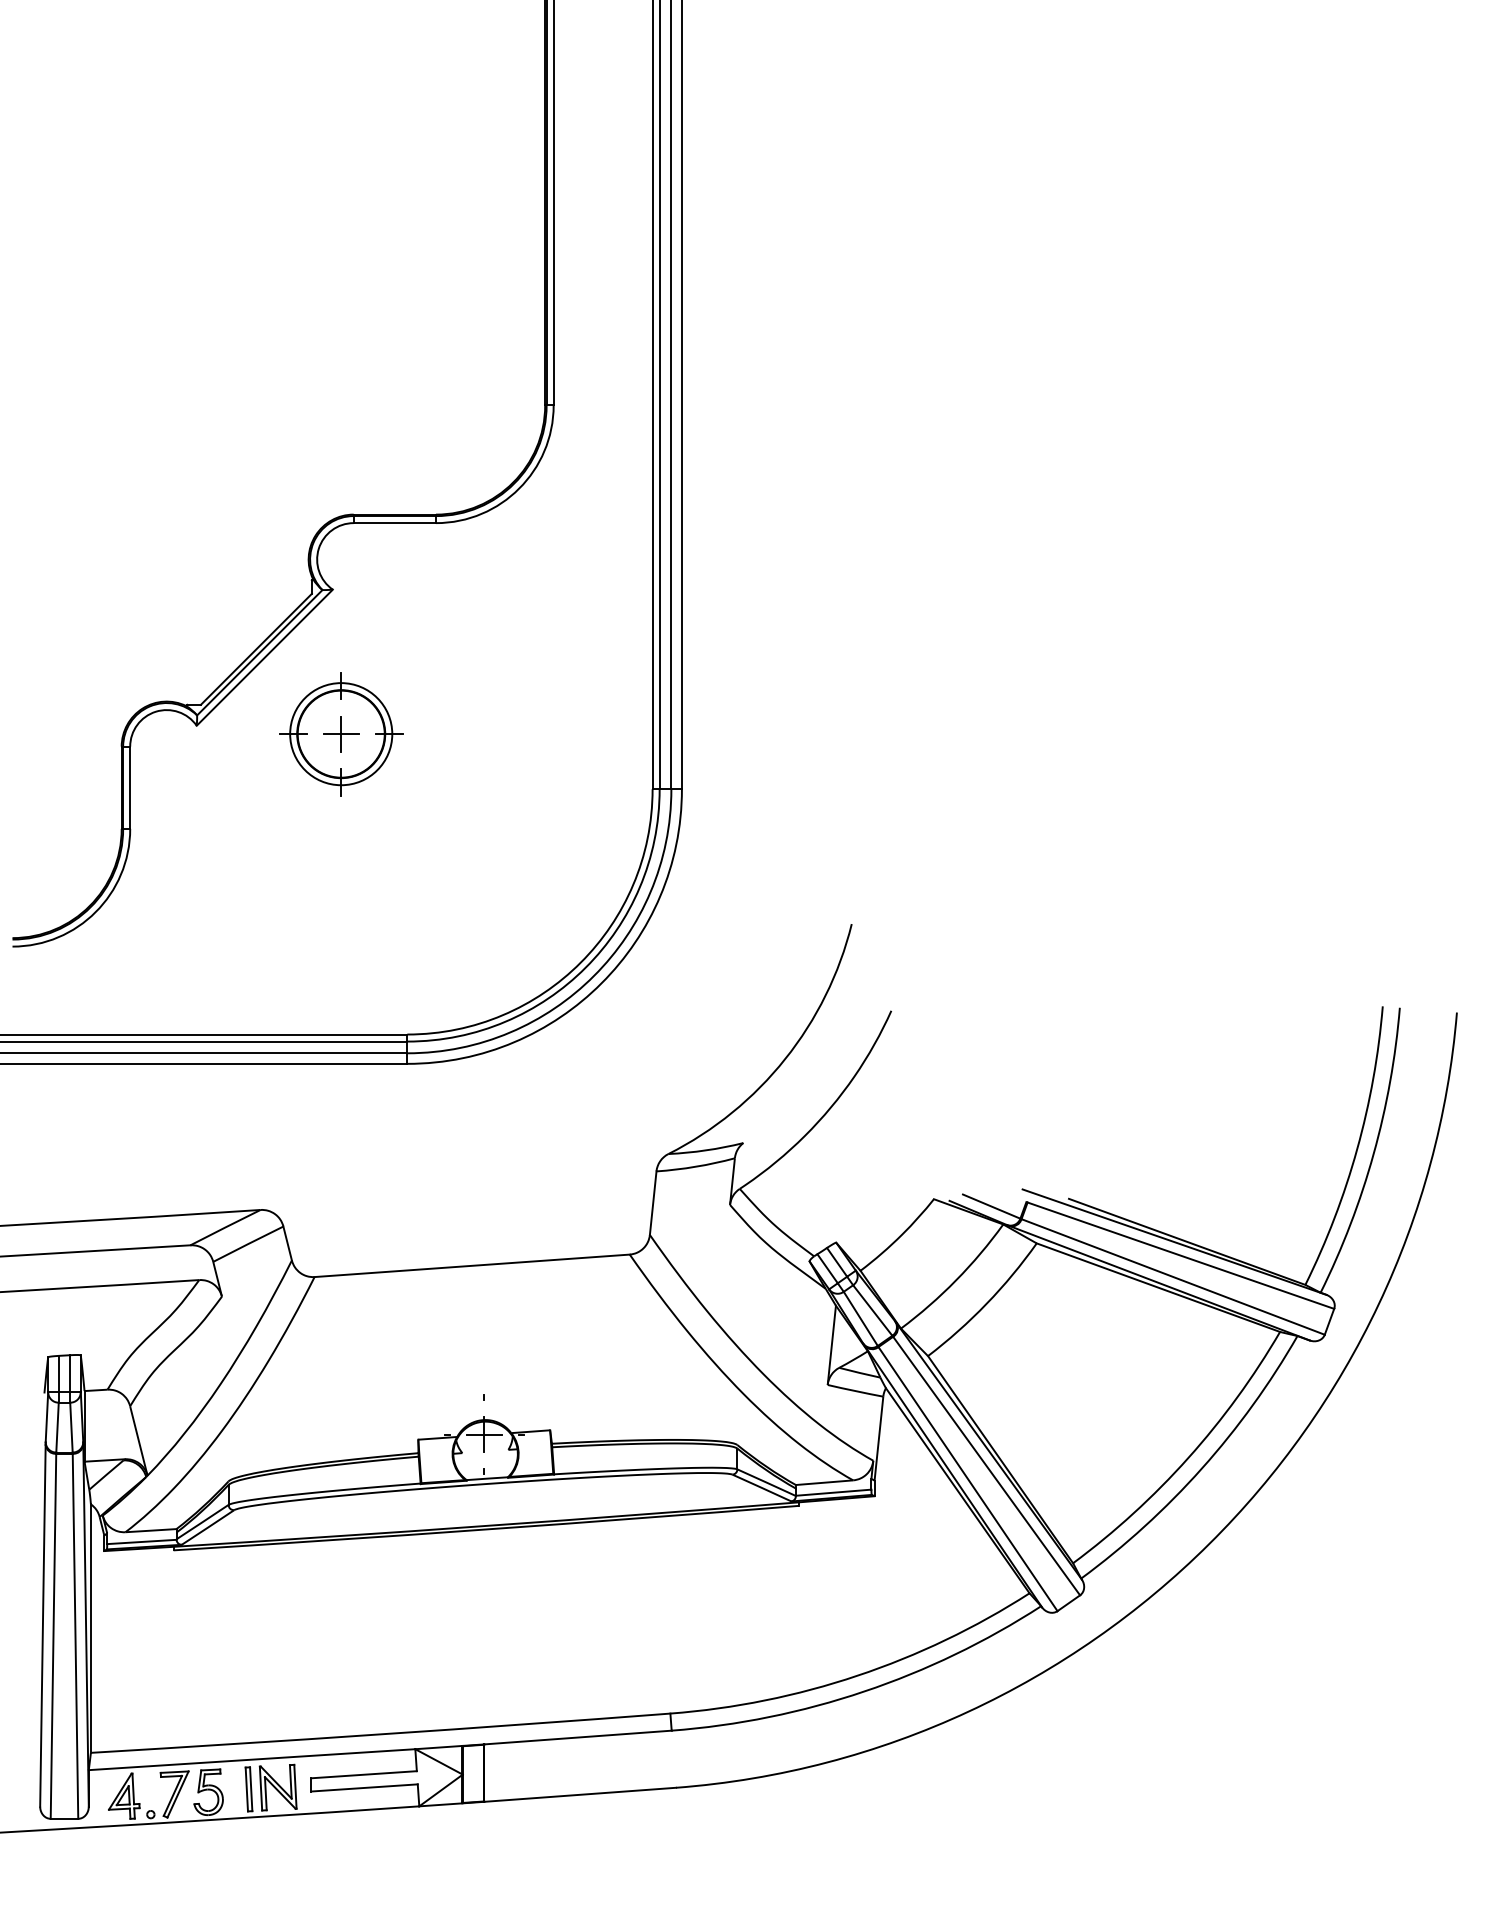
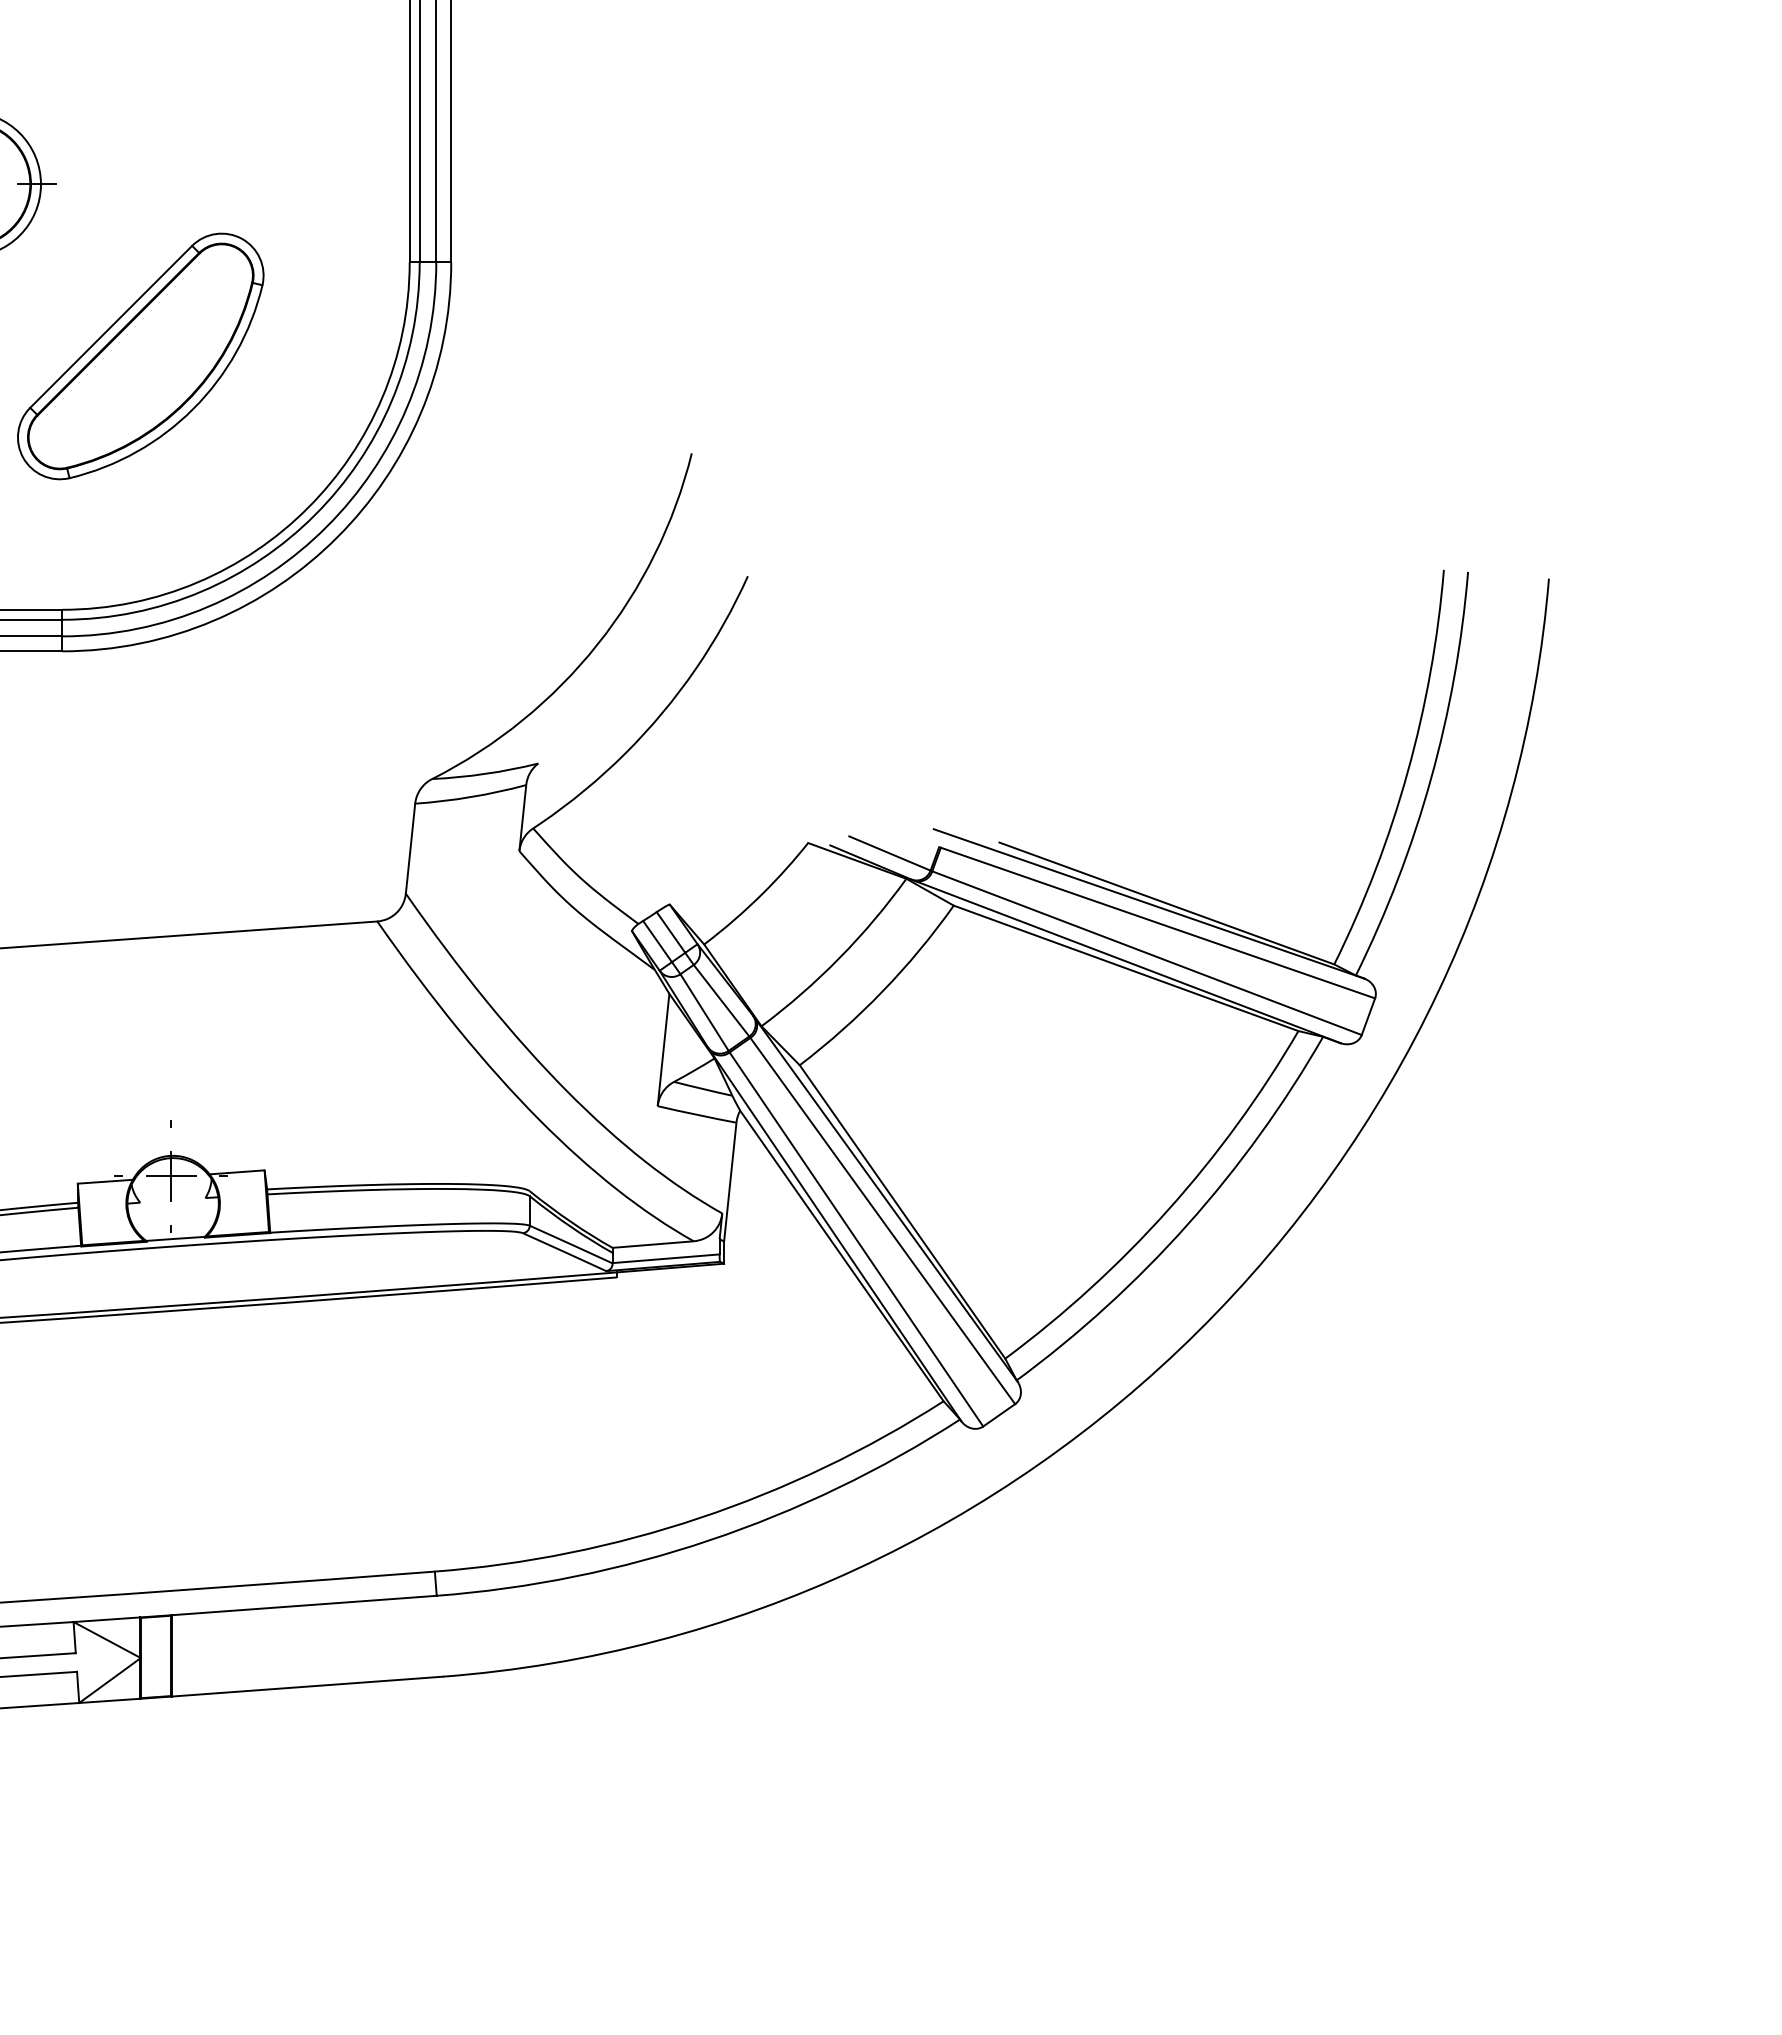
part: (462, 855) -> (140, 356), added

